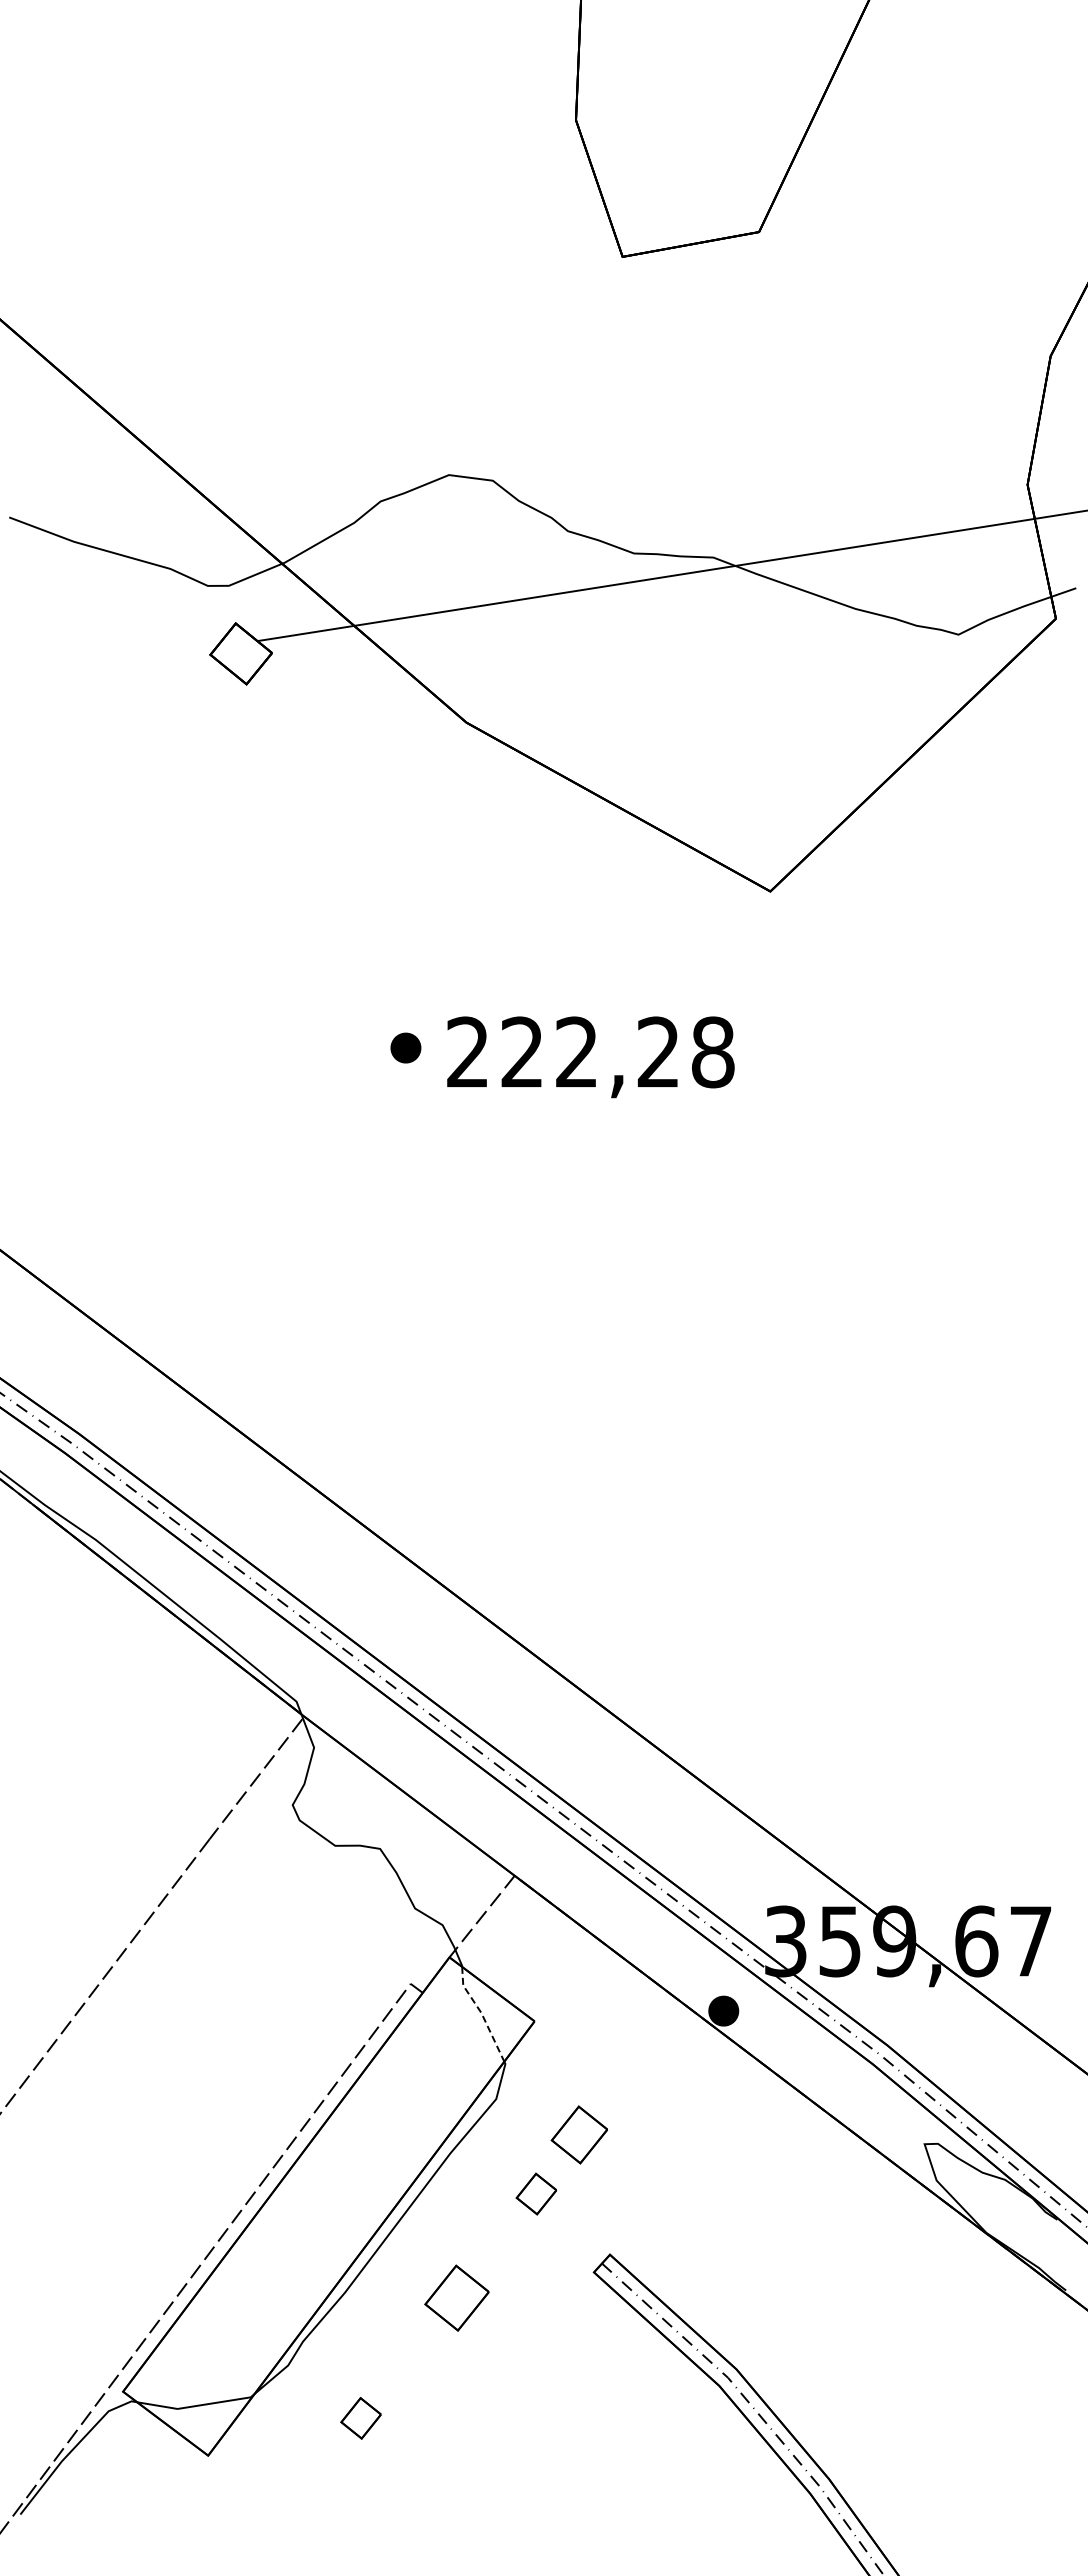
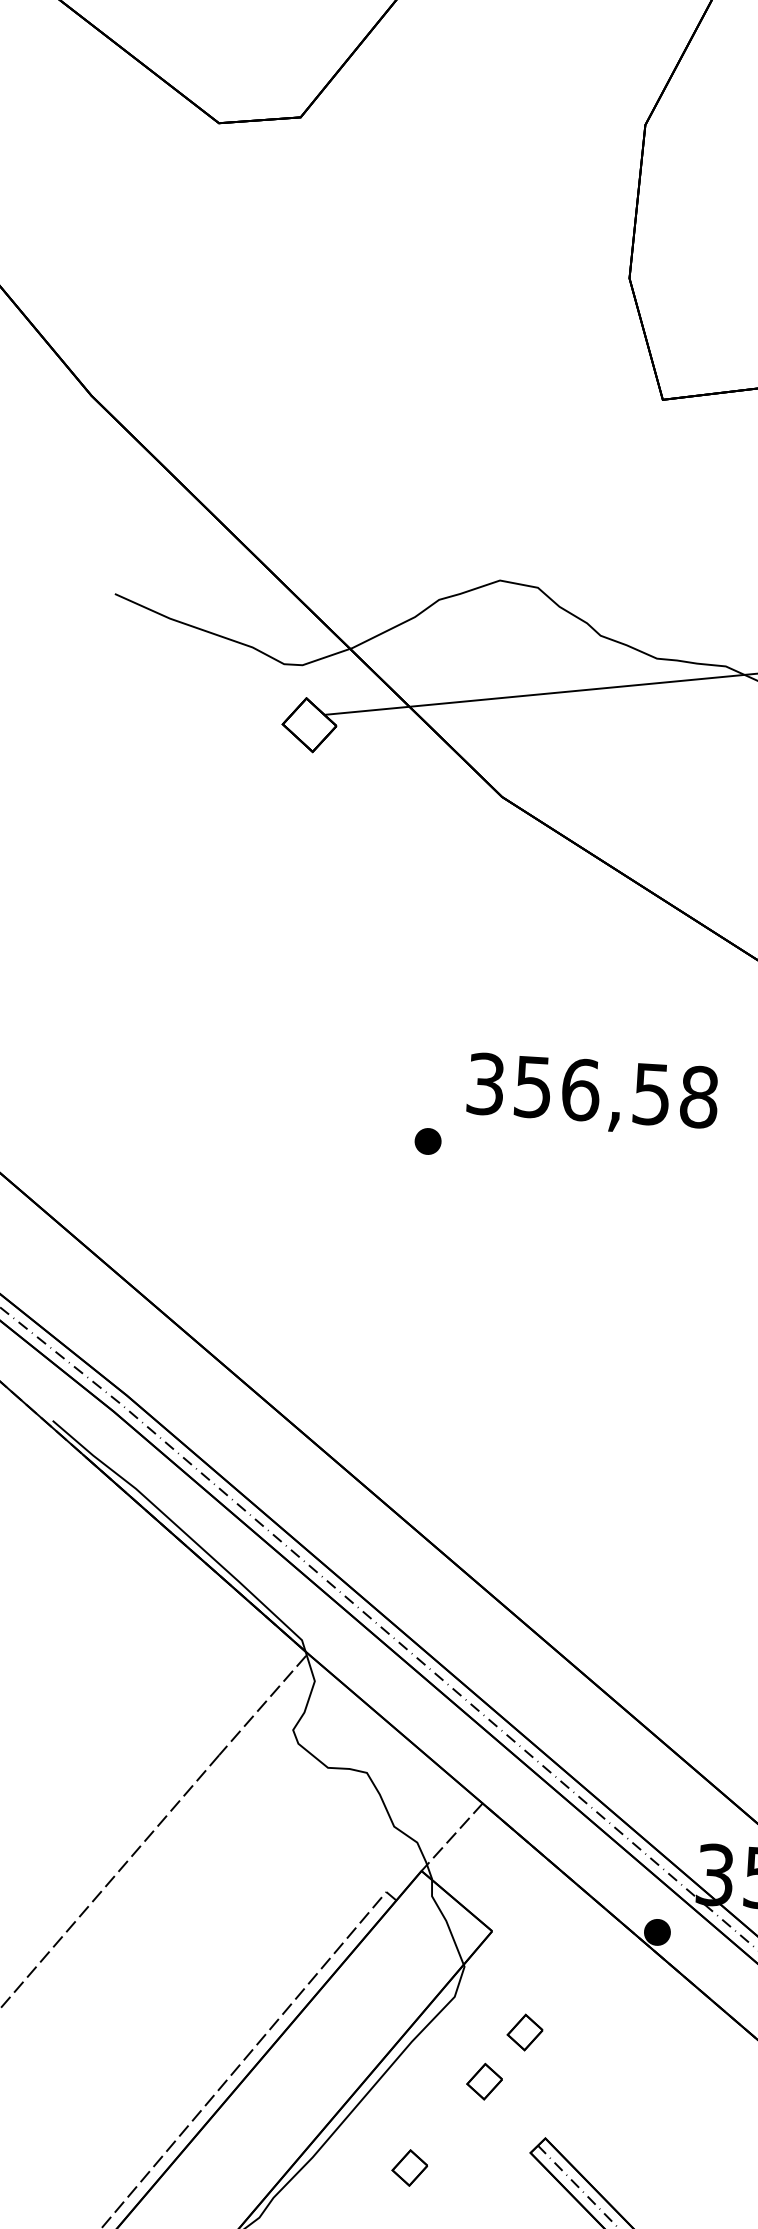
part: (405, 1047) -> (427, 1140), moved
text: (562, 1052) -> (568, 1089), 222,28 -> 356,58
line: (481, 2013) -> (446, 1921), dashed -> solid
part: (578, 2134) -> (524, 2032), size x0.71
part: (456, 2297) -> (409, 2167), size x0.62

